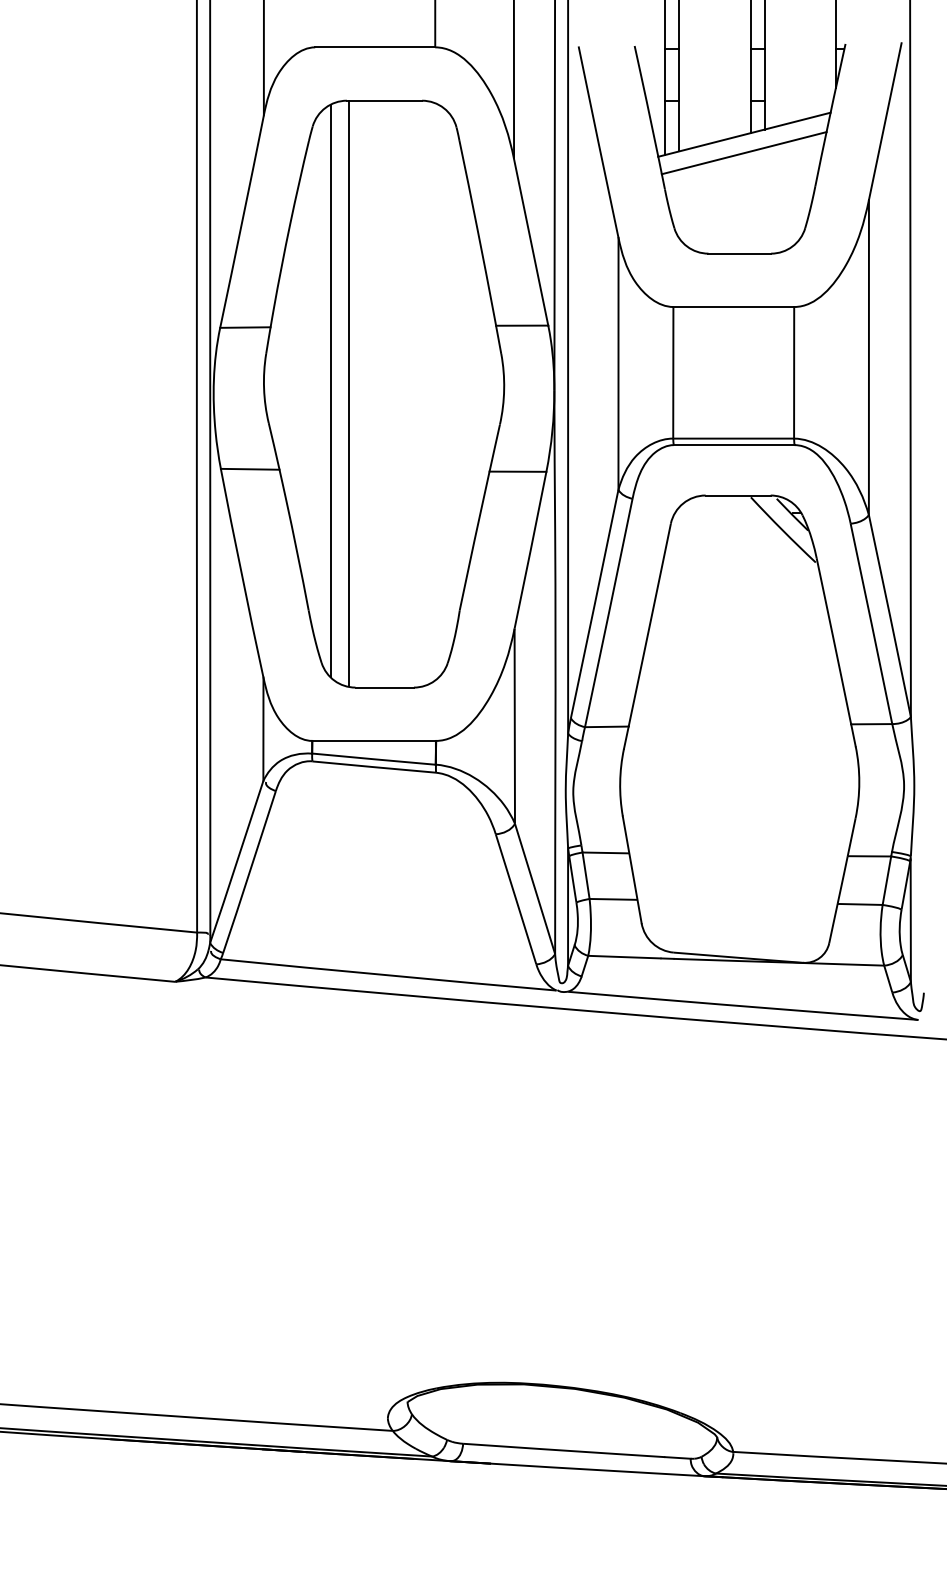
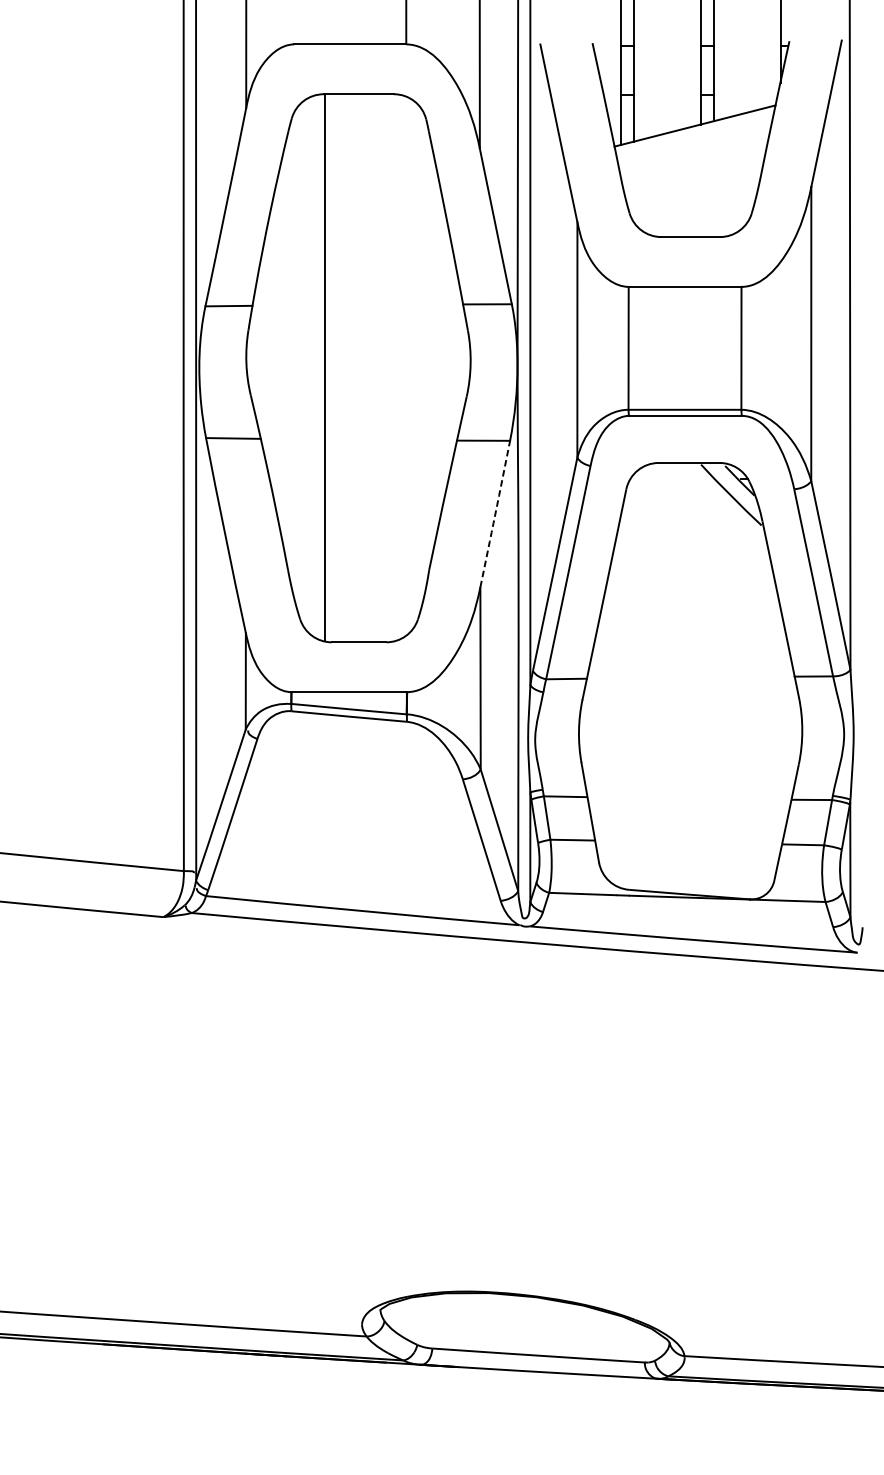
line: (743, 153) -> (694, 143), removed
line: (330, 391) -> (308, 365), removed
arc: (530, 550) -> (495, 514), solid -> dashed

